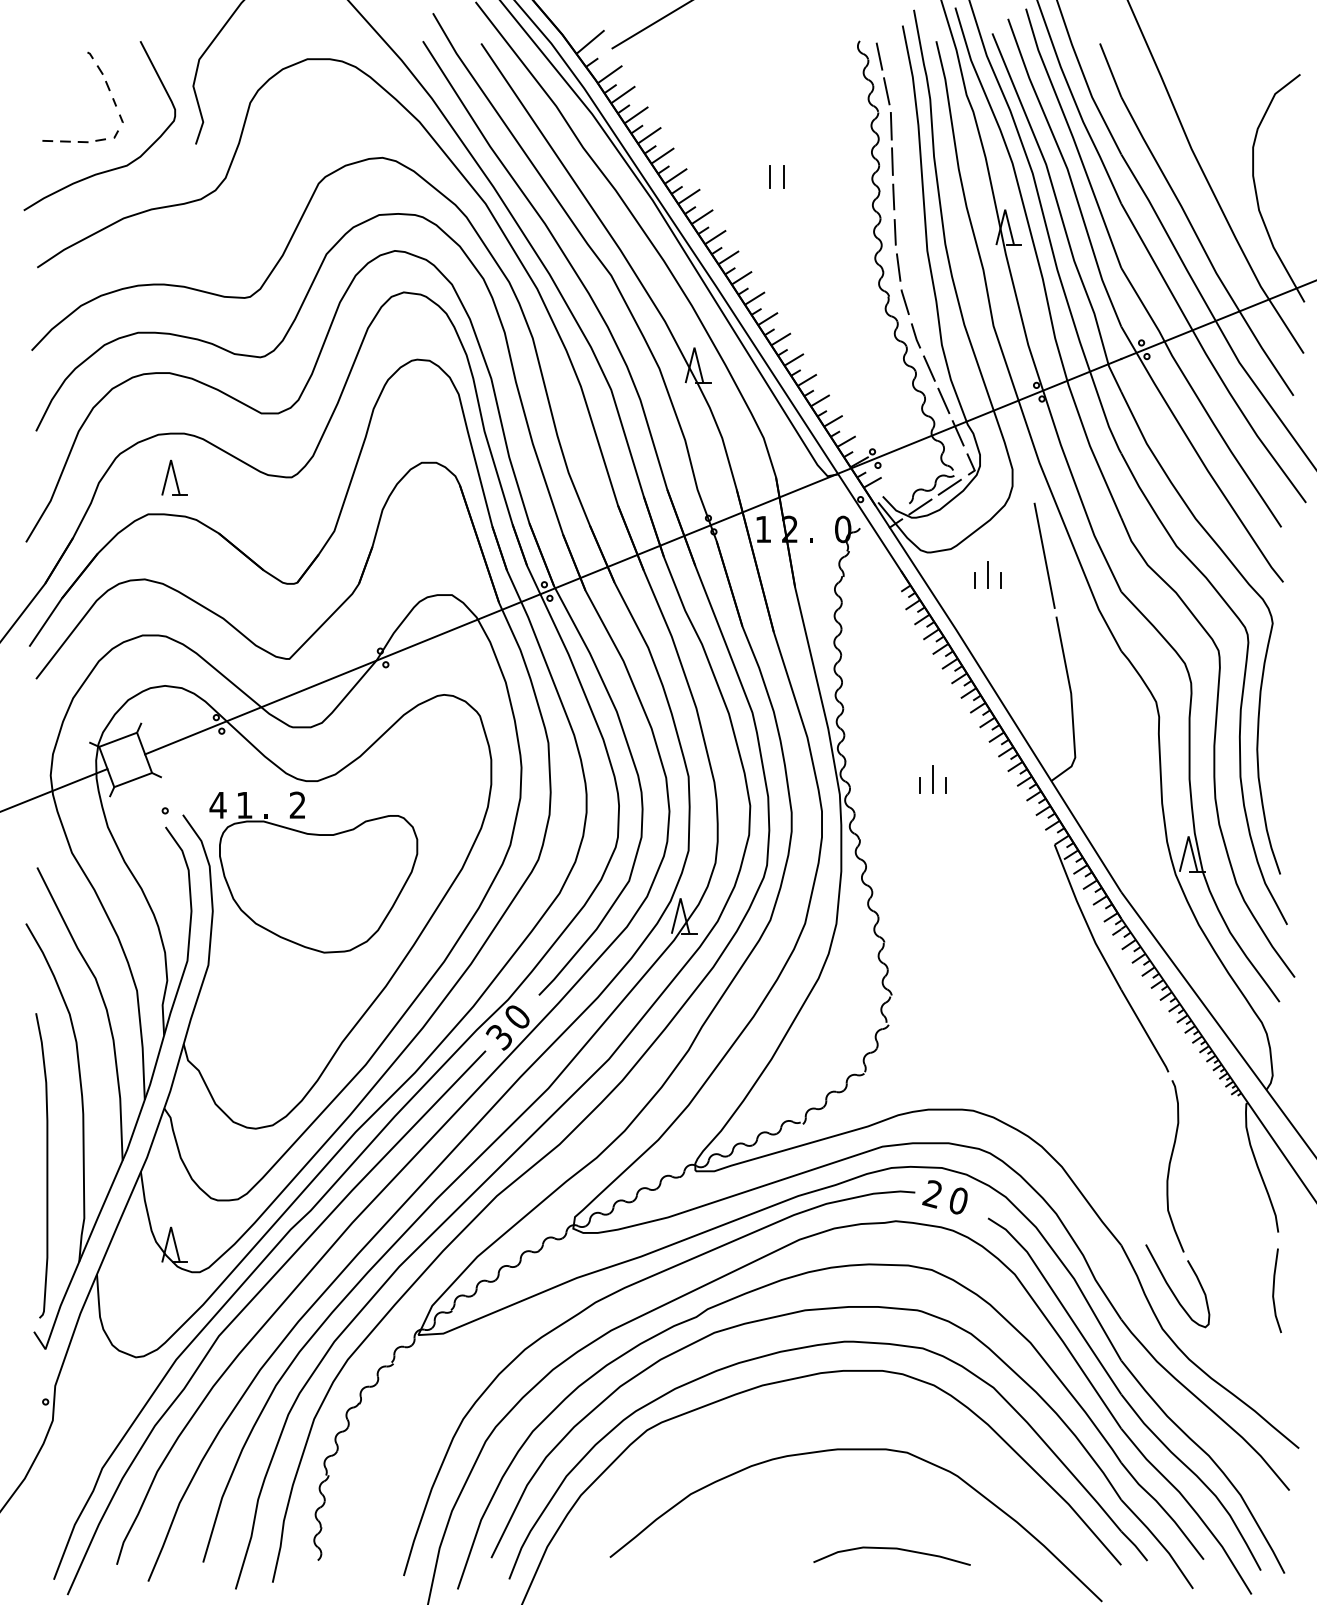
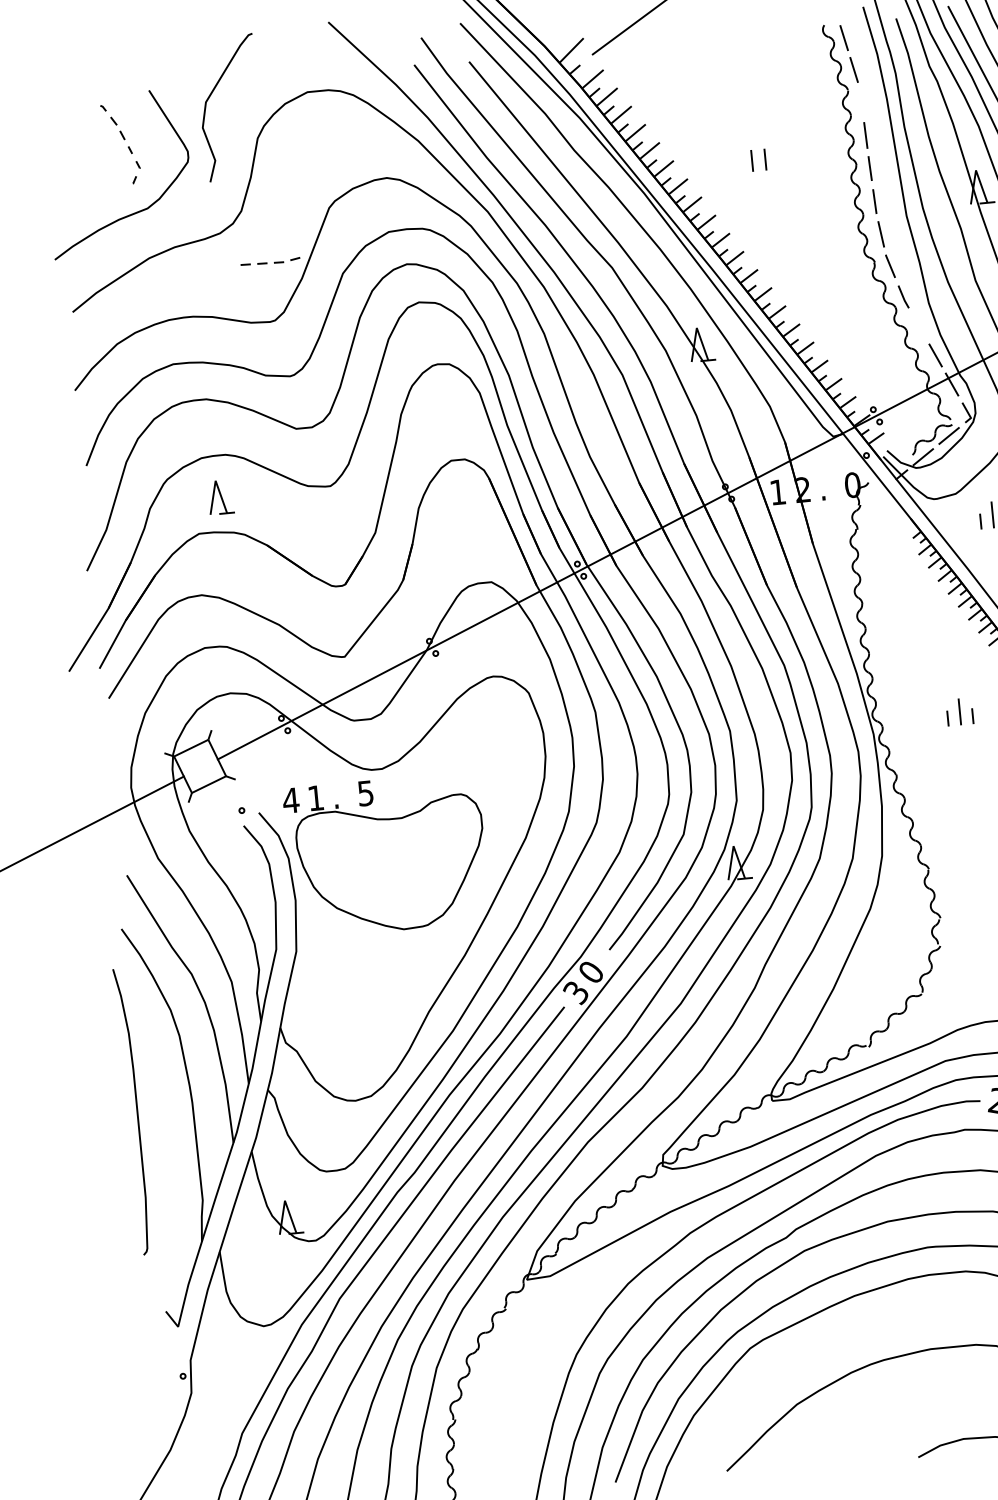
line: (890, 126) -> (860, 102), removed
part: (73, 140) -> (269, 261), moved
line: (929, 368) -> (919, 326), removed
text: (297, 804) -> (365, 792), 2 -> 5
curve: (46, 1165) -> (136, 1111), moved

